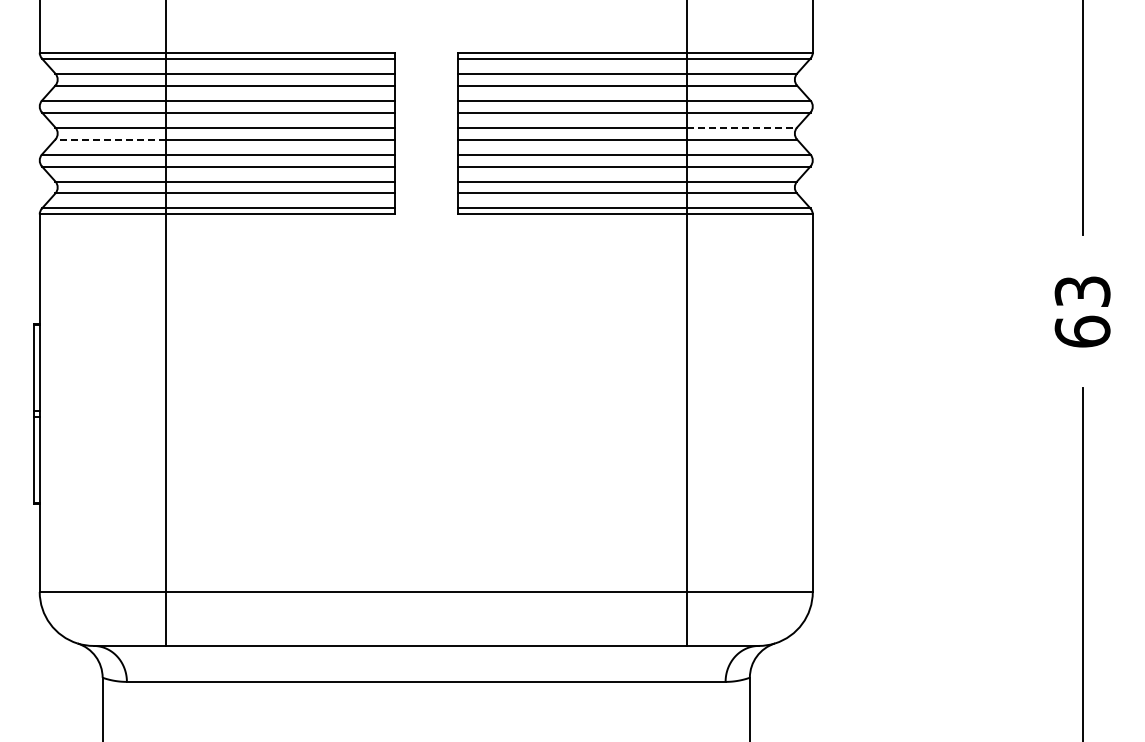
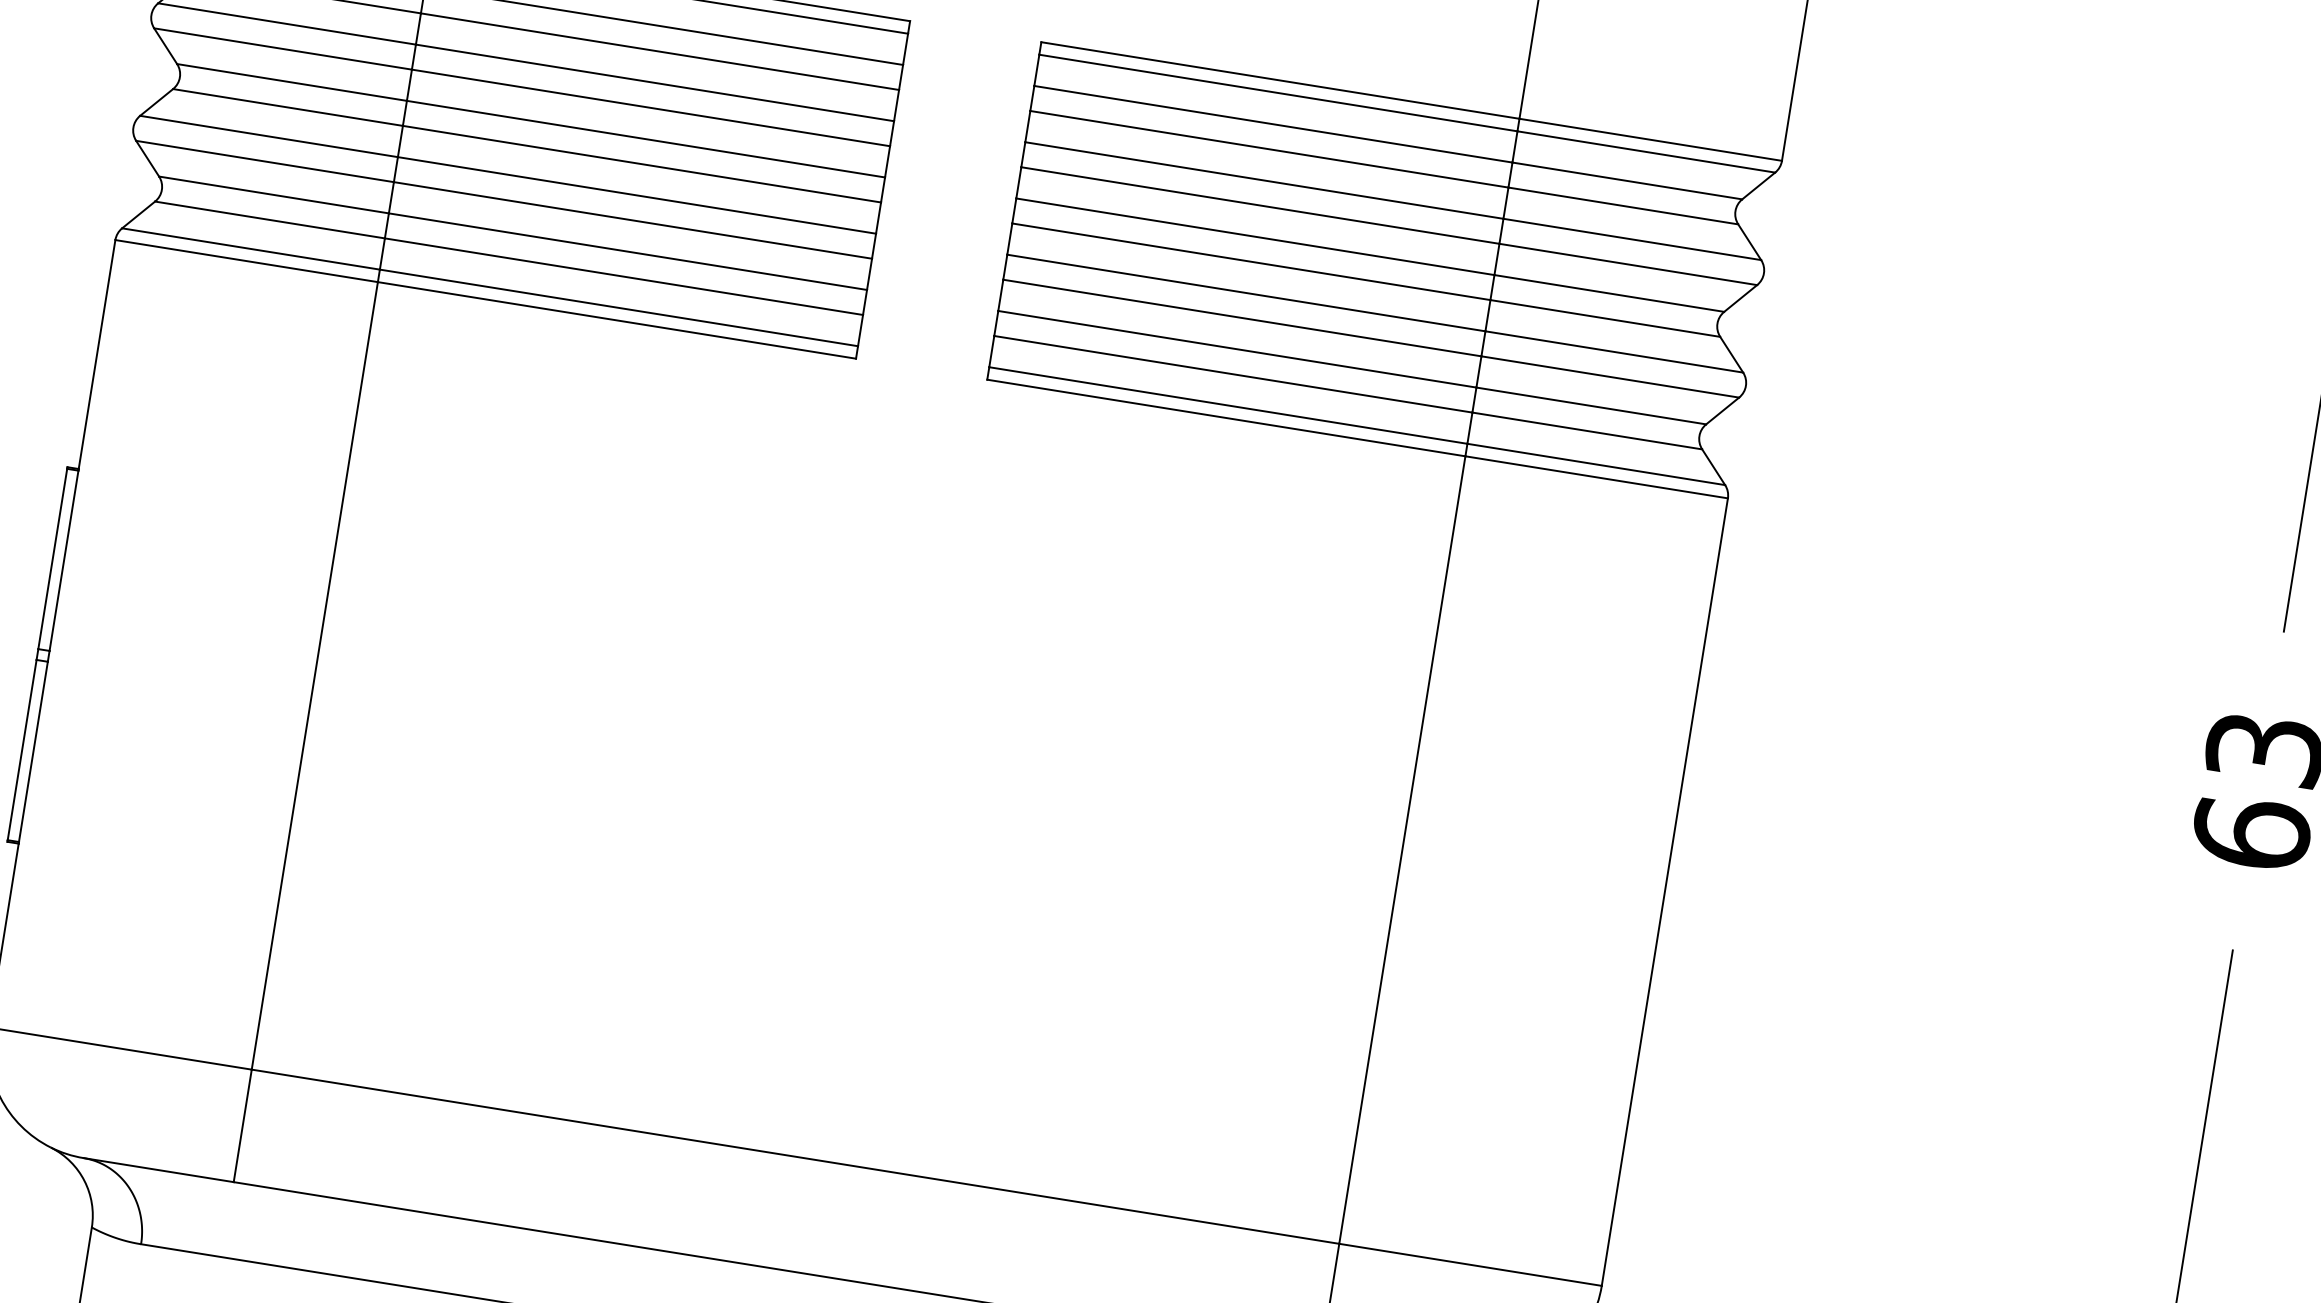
line: (742, 127) -> (1610, 293), dashed -> solid
line: (110, 139) -> (288, 107), dashed -> solid

